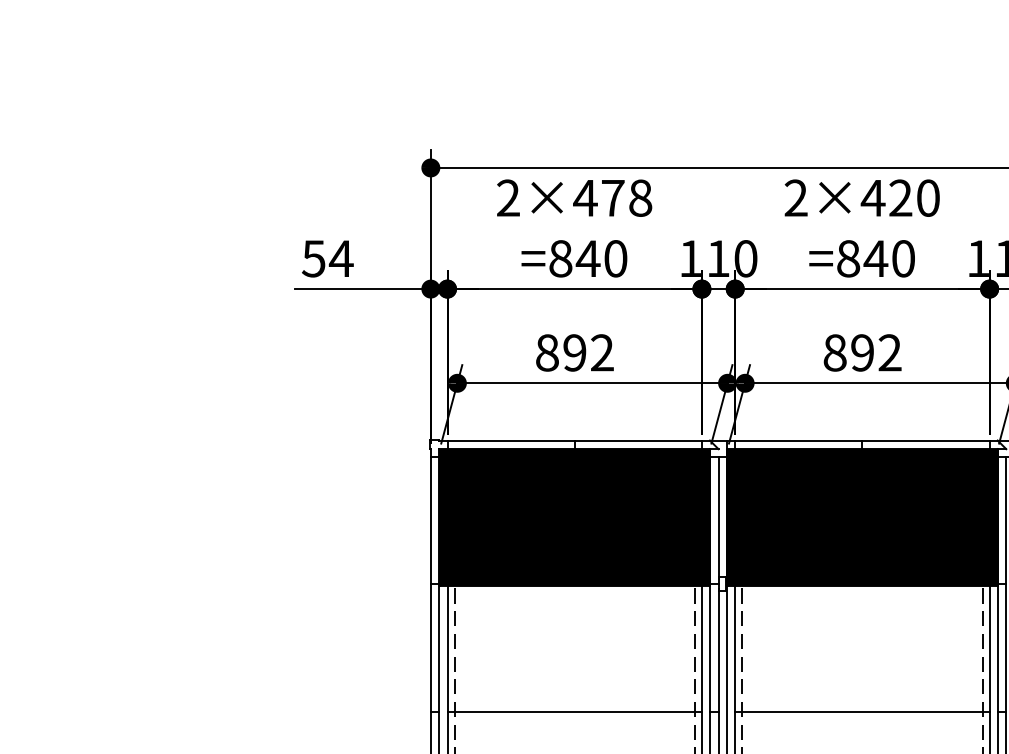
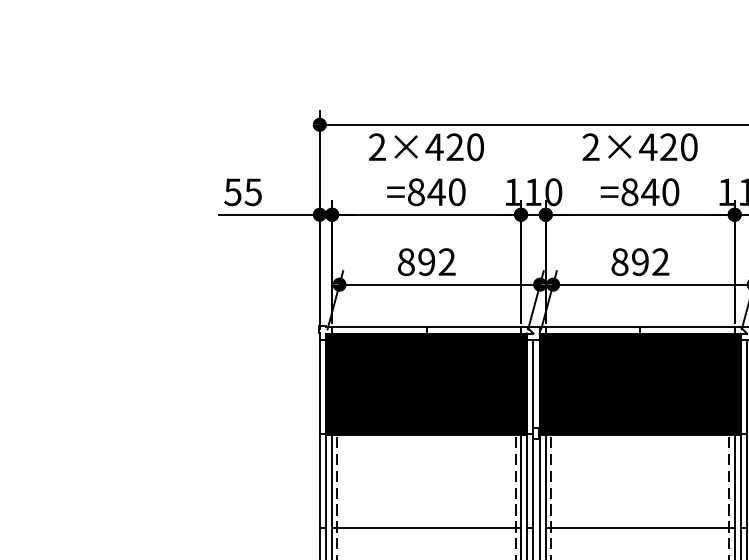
text: (627, 198) -> (465, 147), 2×478 -> 2×420
text: (341, 259) -> (253, 192), 54 -> 55

